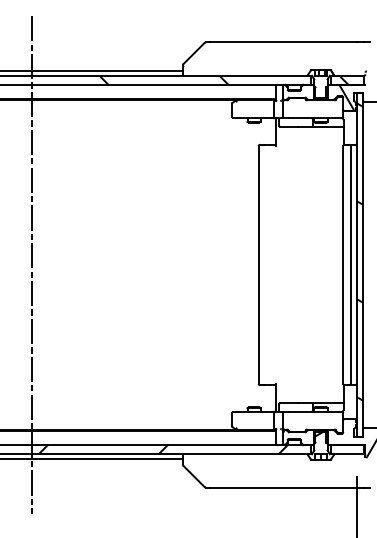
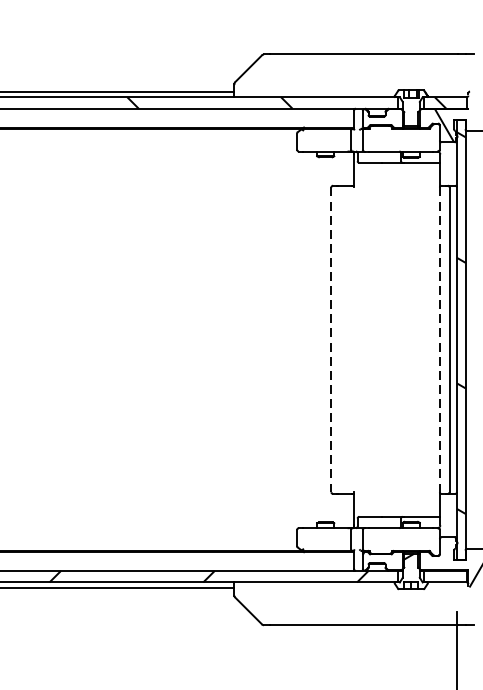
line: (31, 264) -> (40, 339), removed
line: (258, 264) -> (331, 339), solid -> dashed
line: (343, 264) -> (440, 339), solid -> dashed

